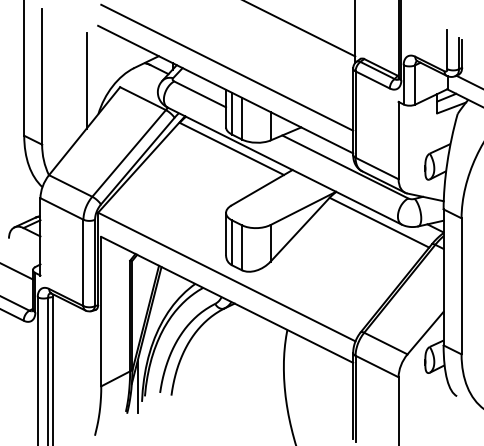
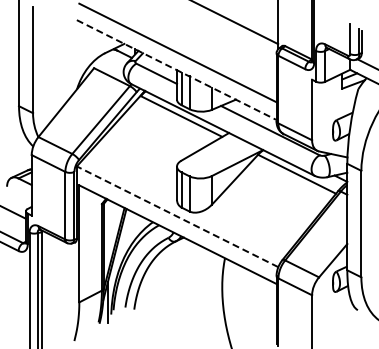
line: (86, 81) -> (67, 63), removed
line: (225, 90) -> (176, 70), solid -> dashed
line: (226, 276) -> (177, 216), solid -> dashed

